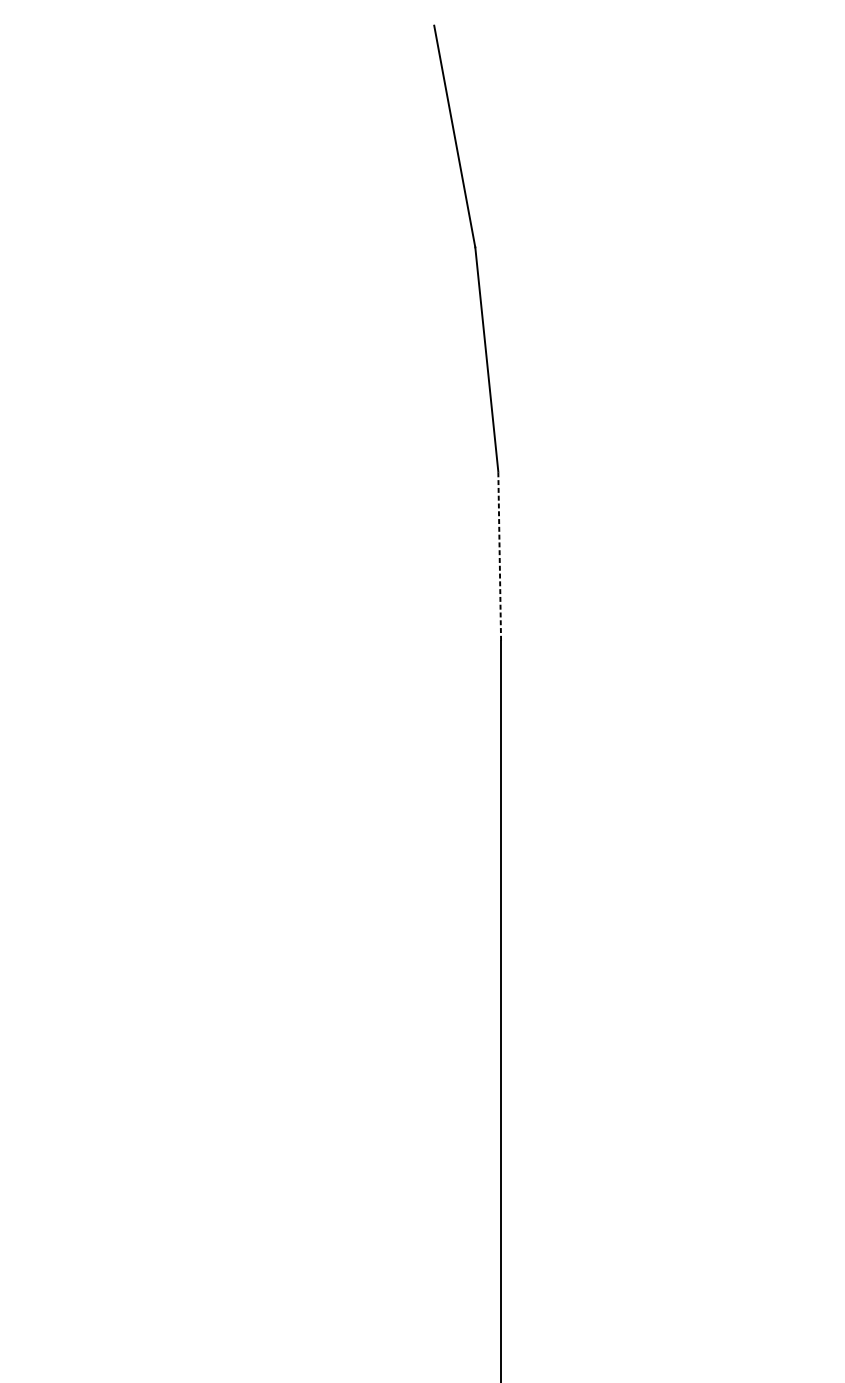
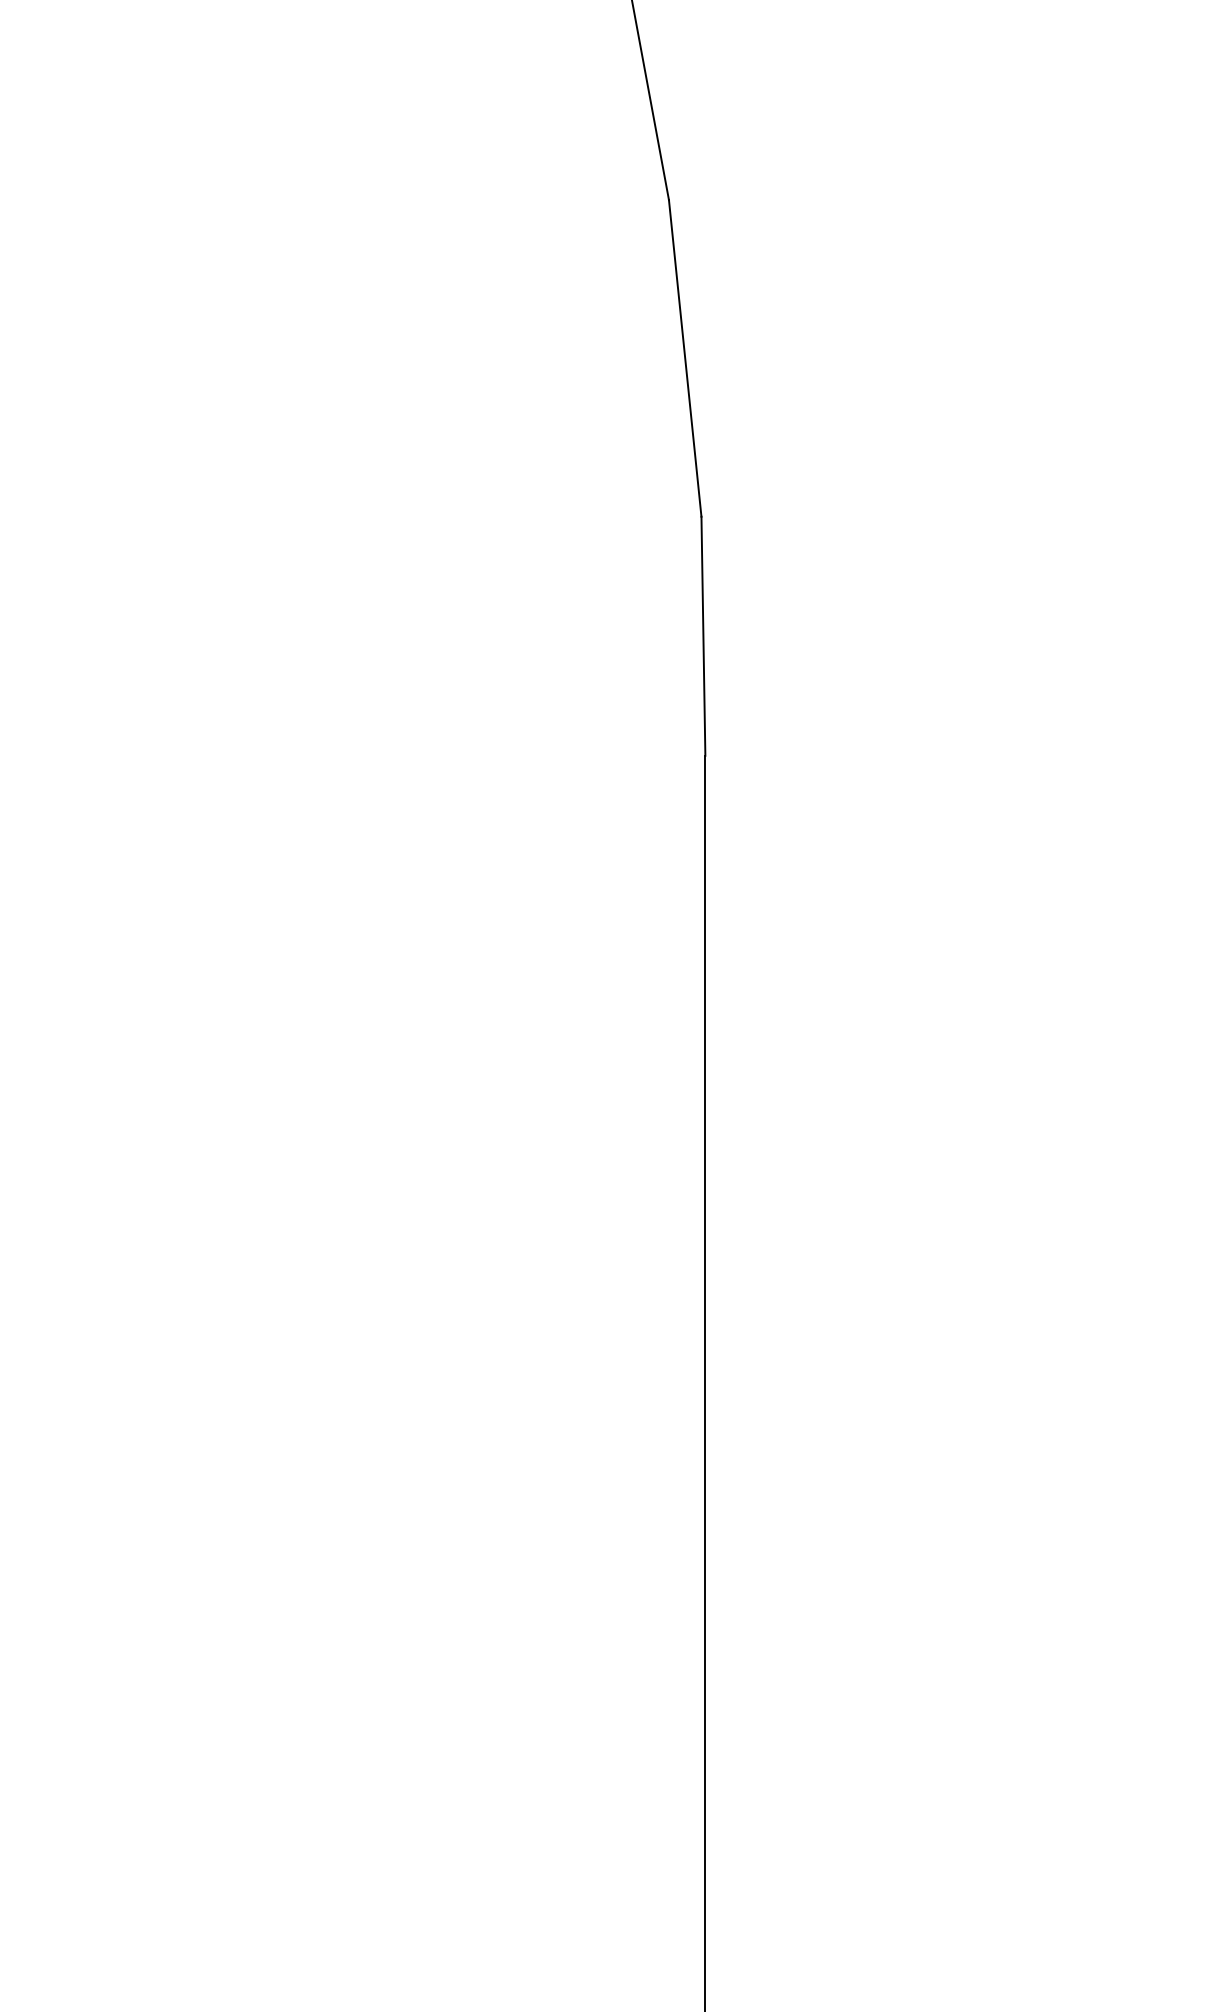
line: (499, 556) -> (703, 636), dashed -> solid

